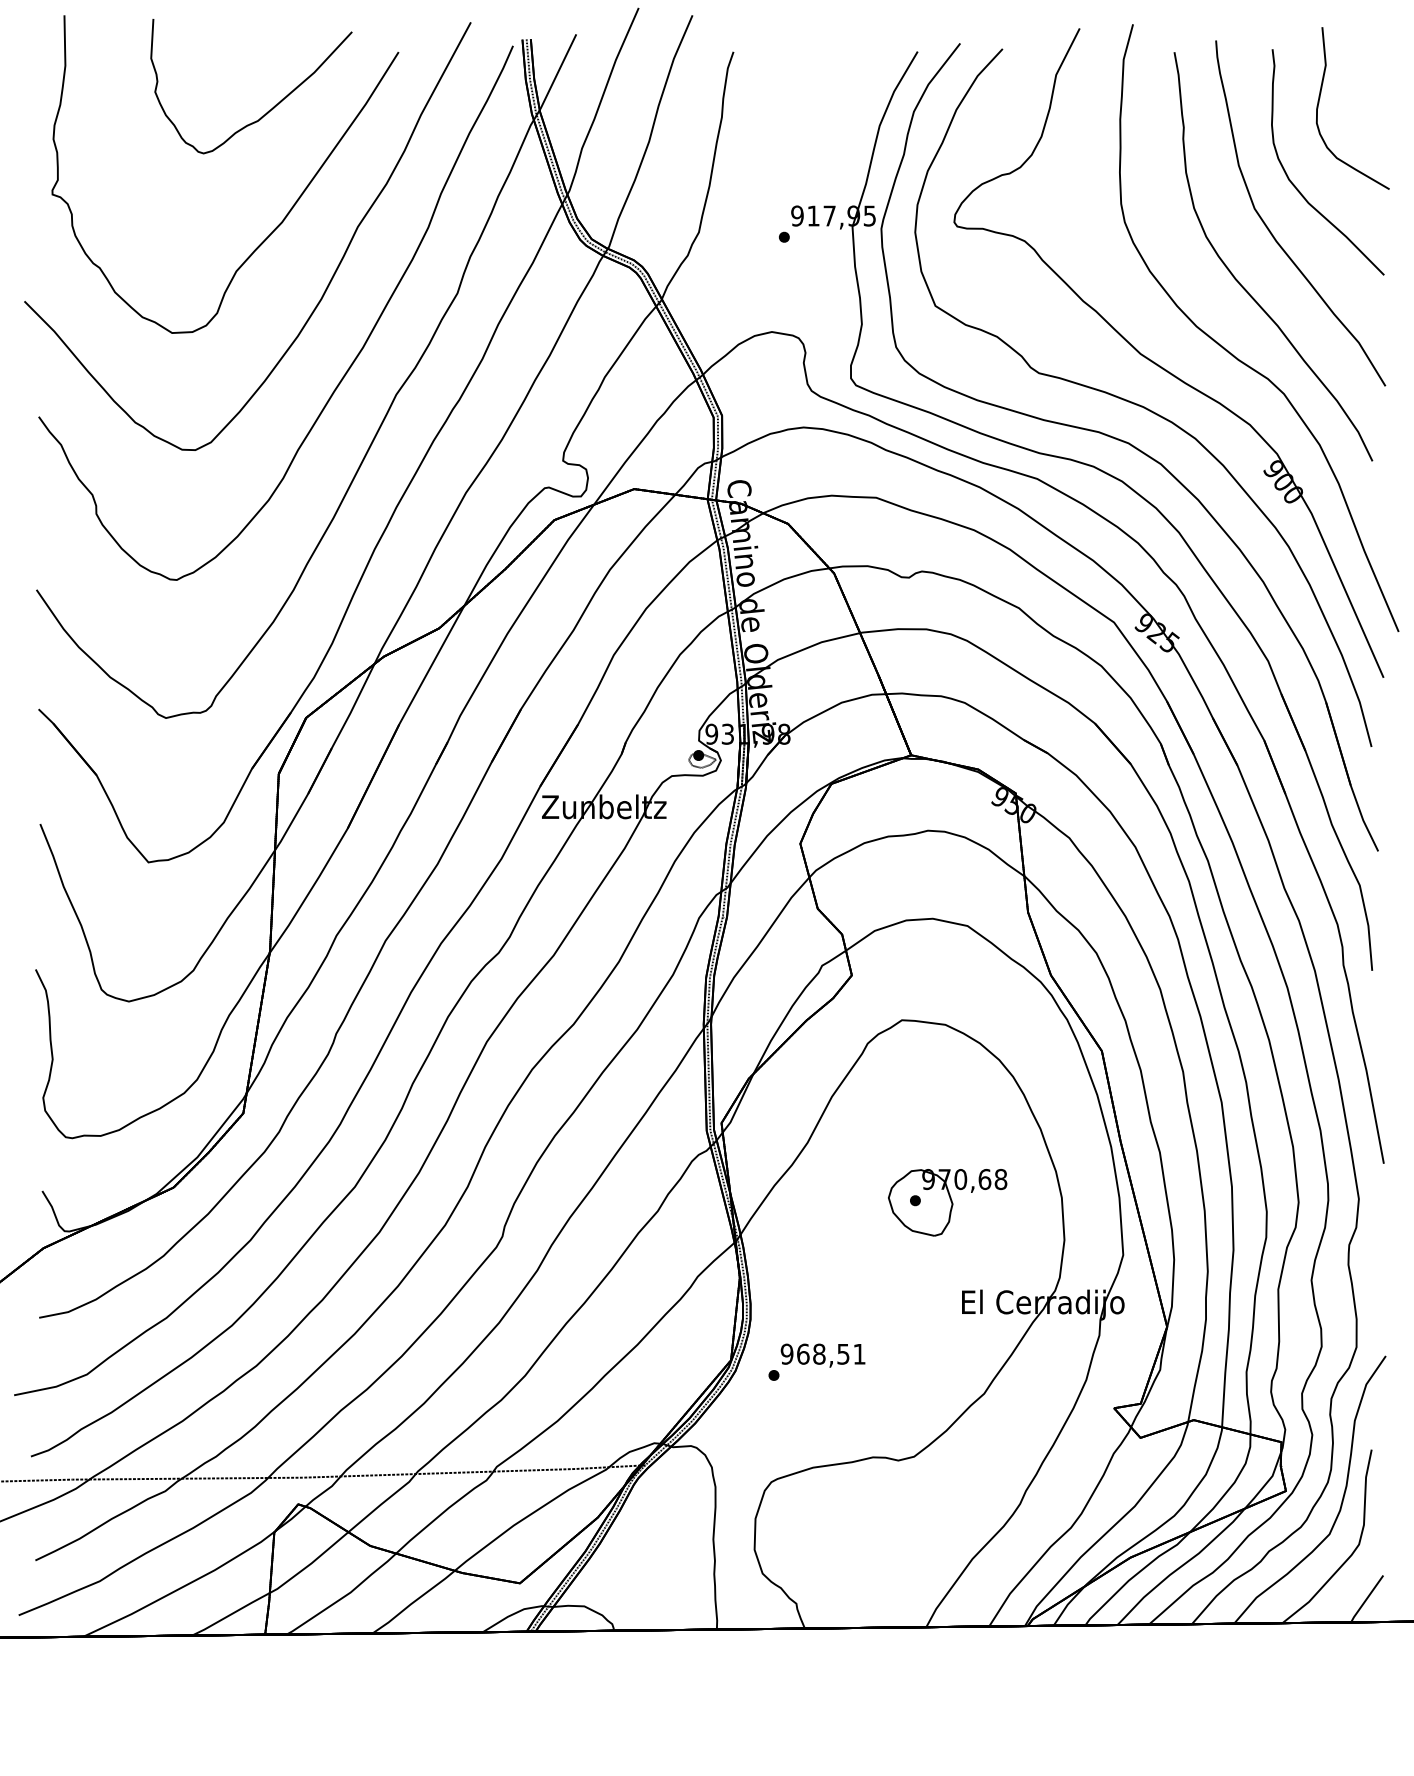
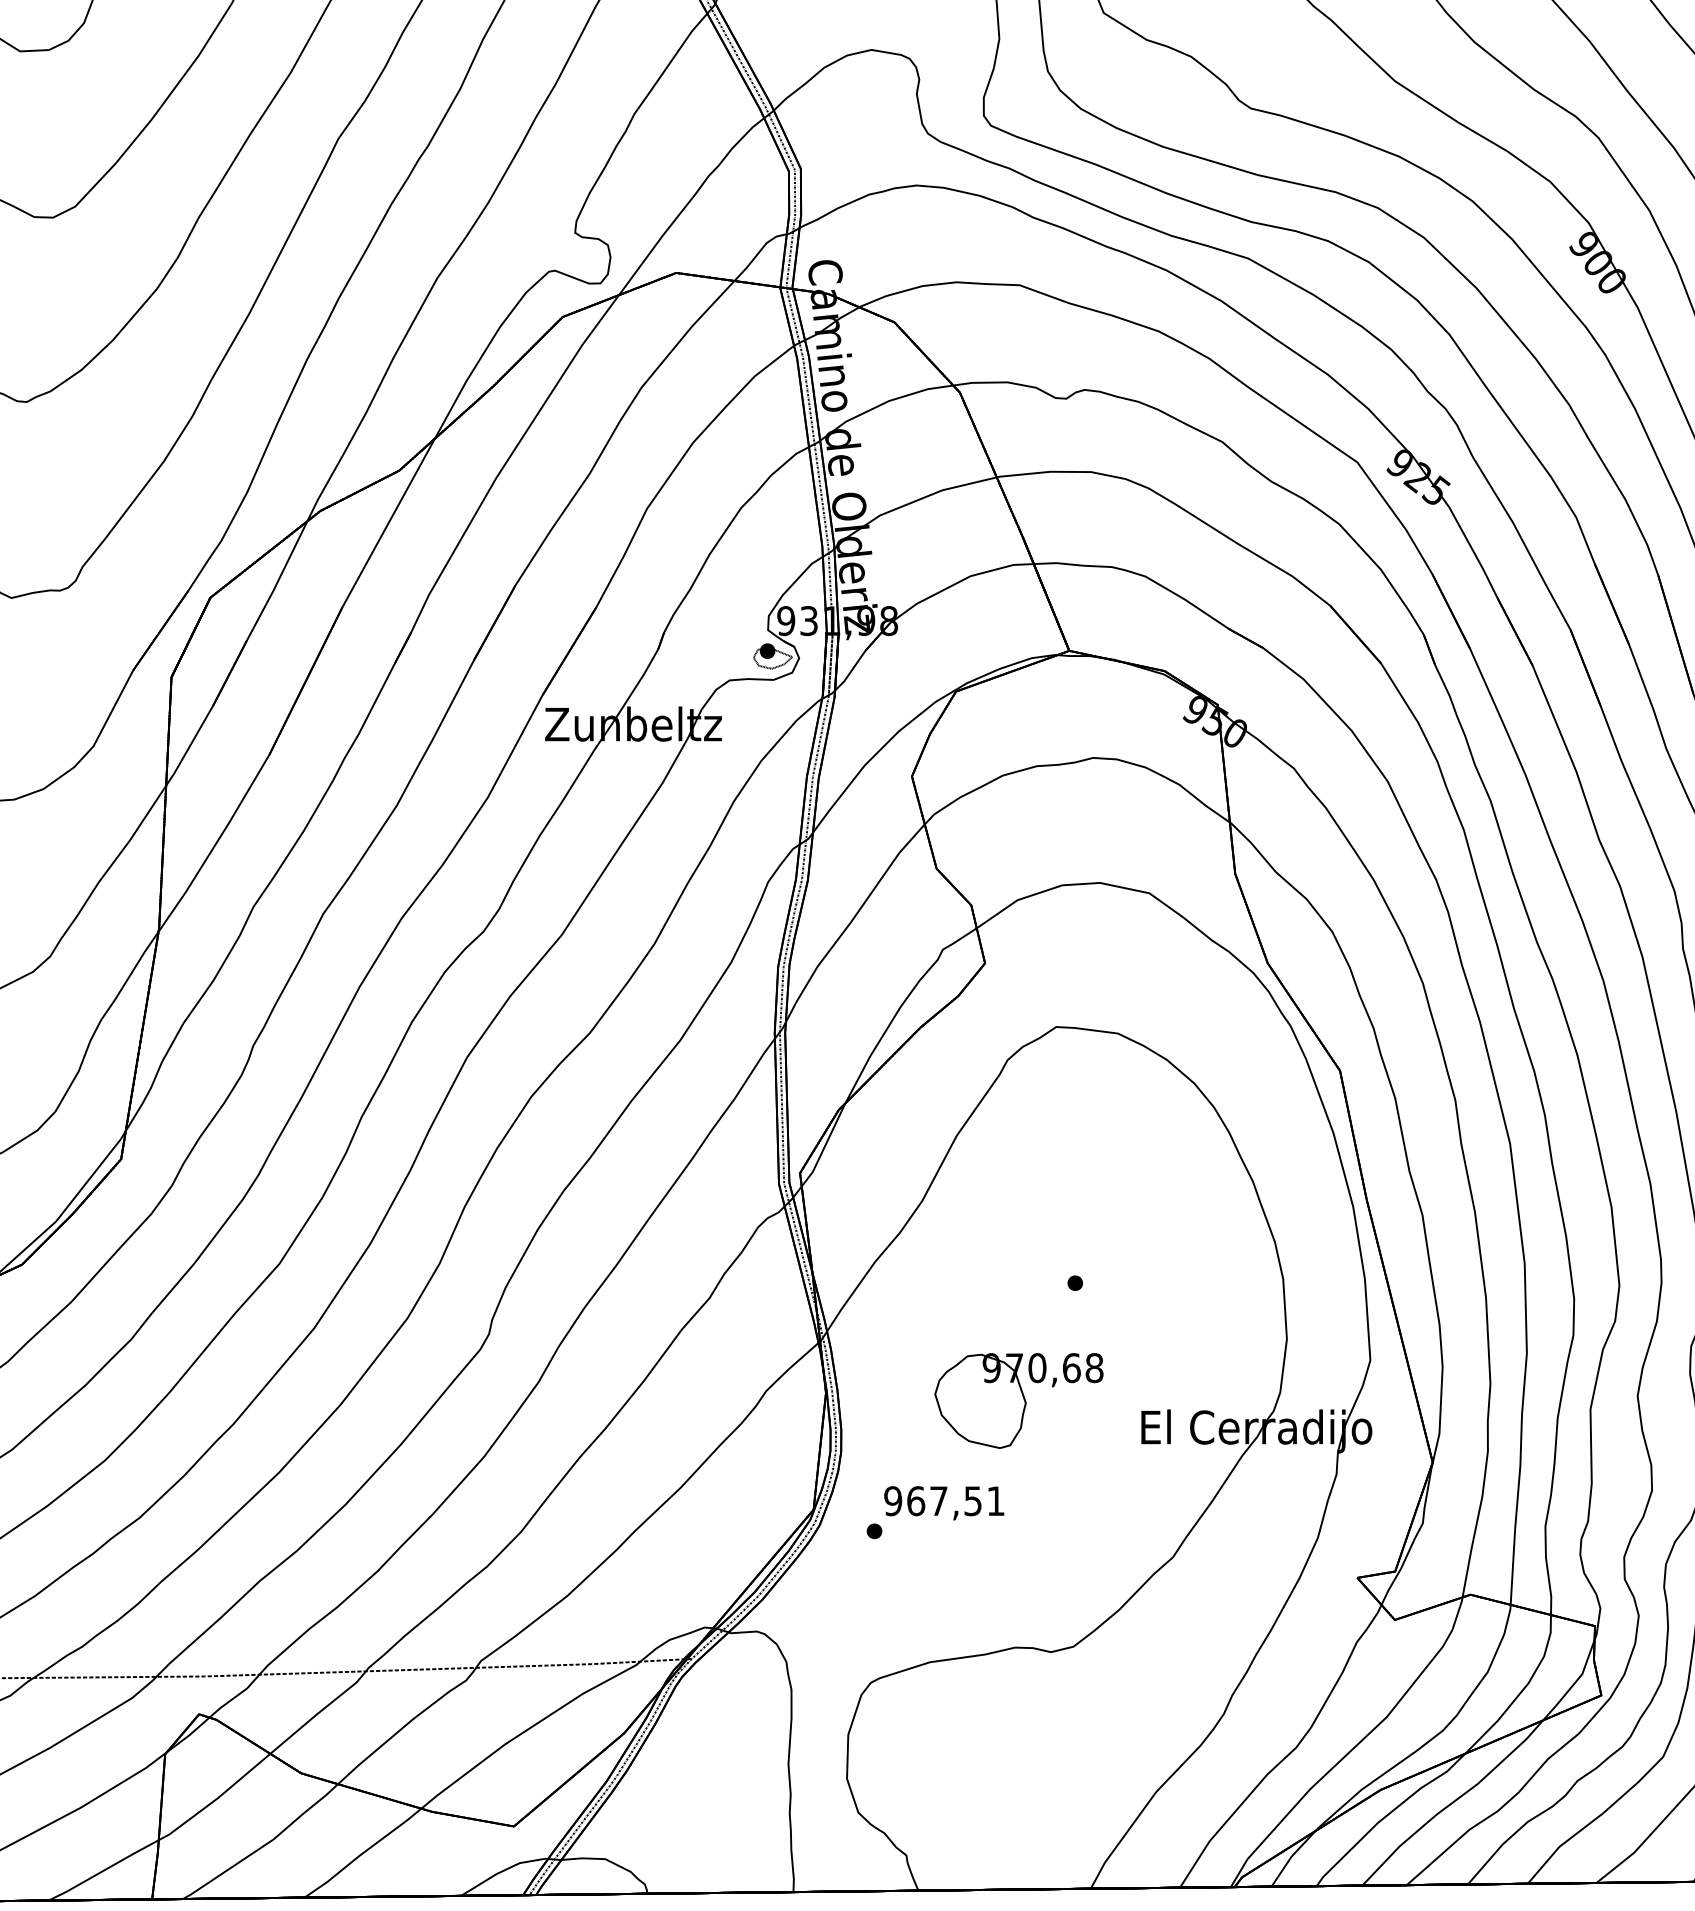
part: (947, 1202) -> (1018, 1400), moved
text: (819, 1353) -> (939, 1500), 968,51 -> 967,51

